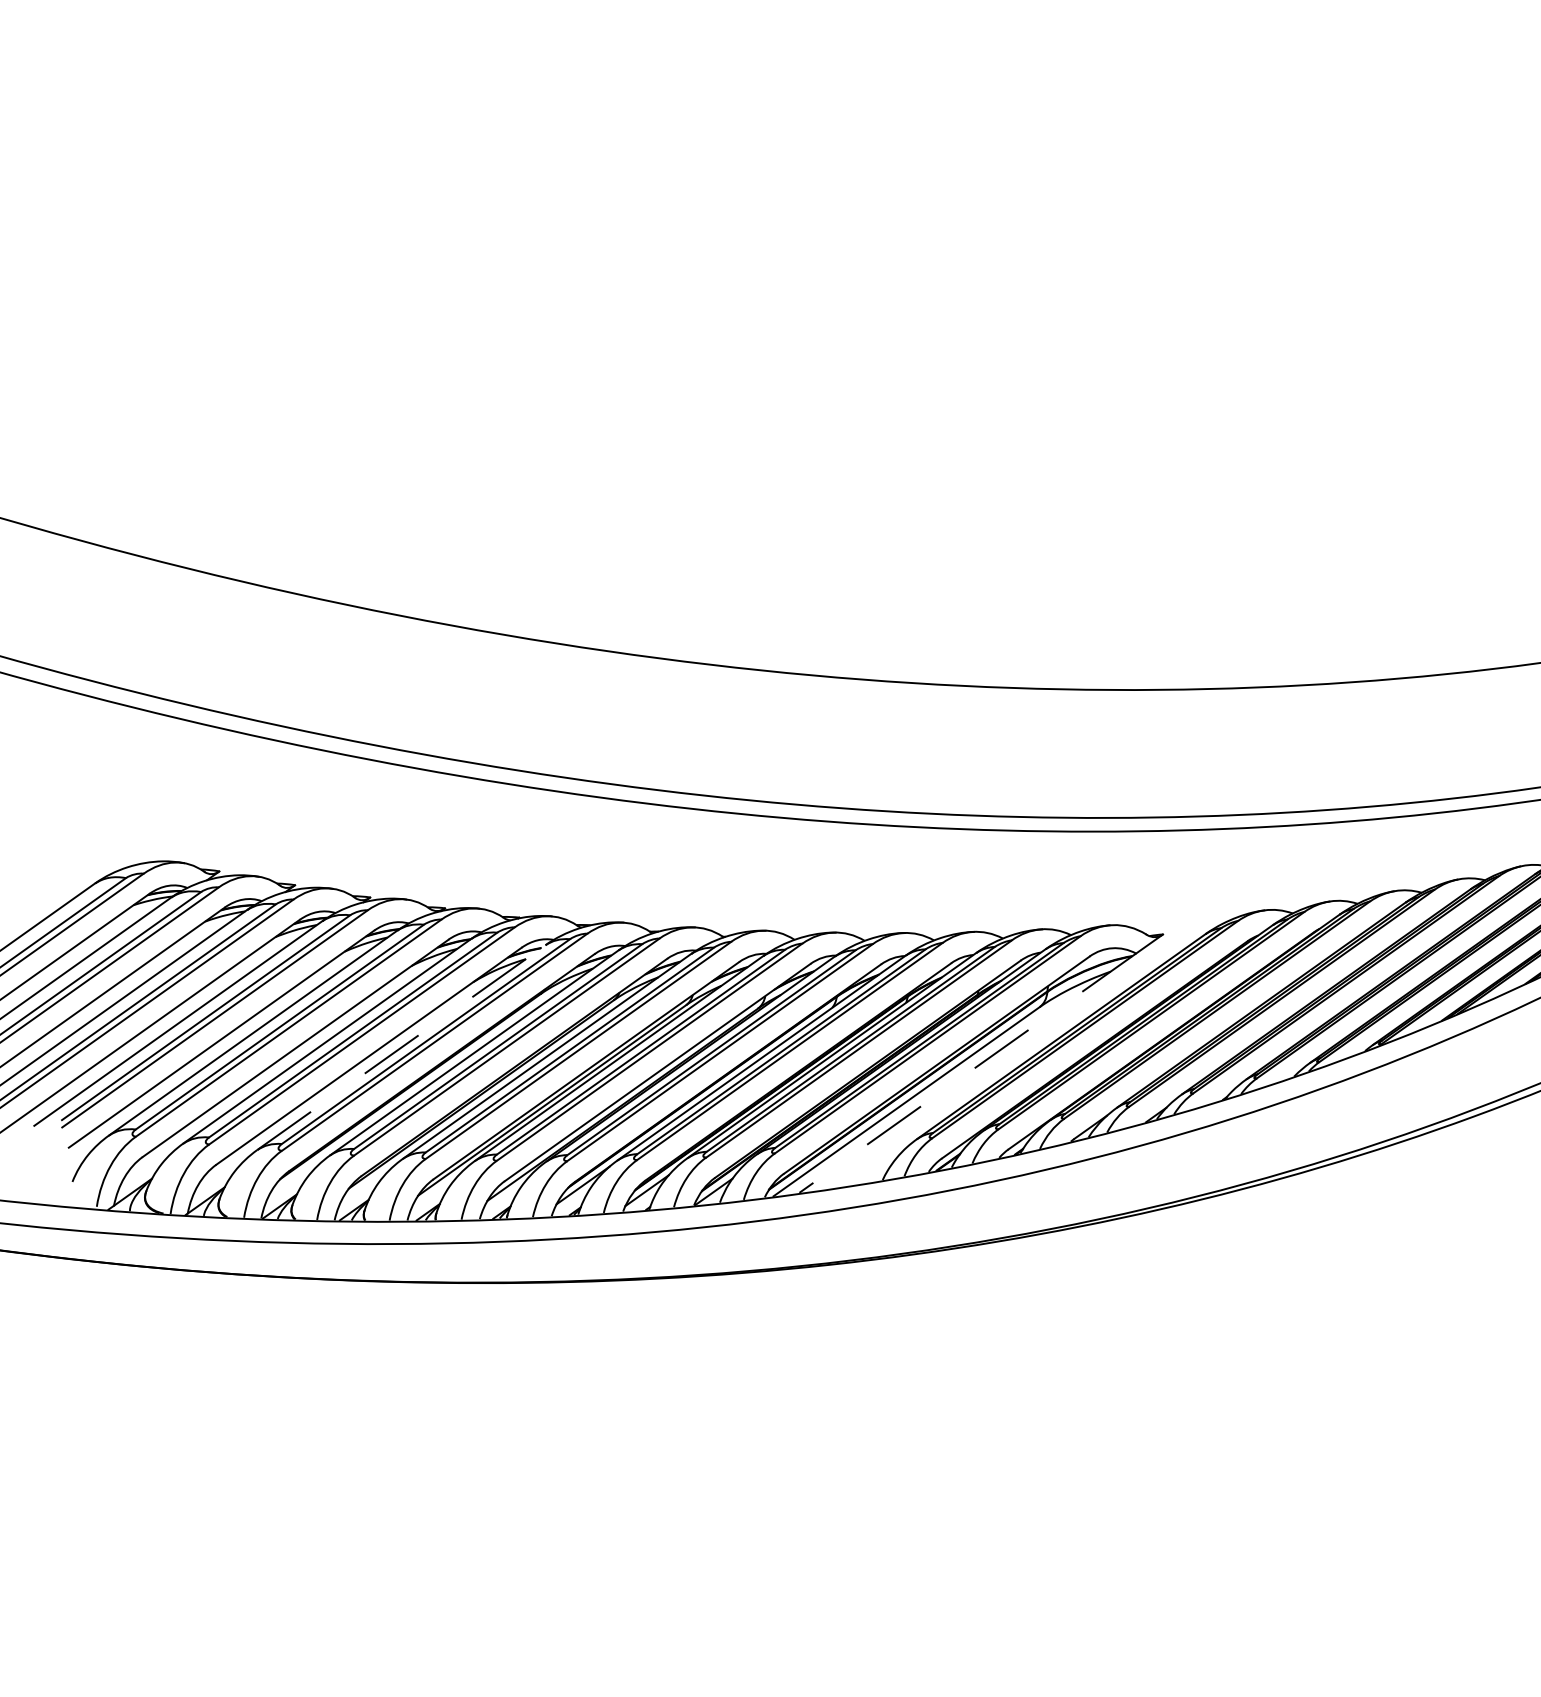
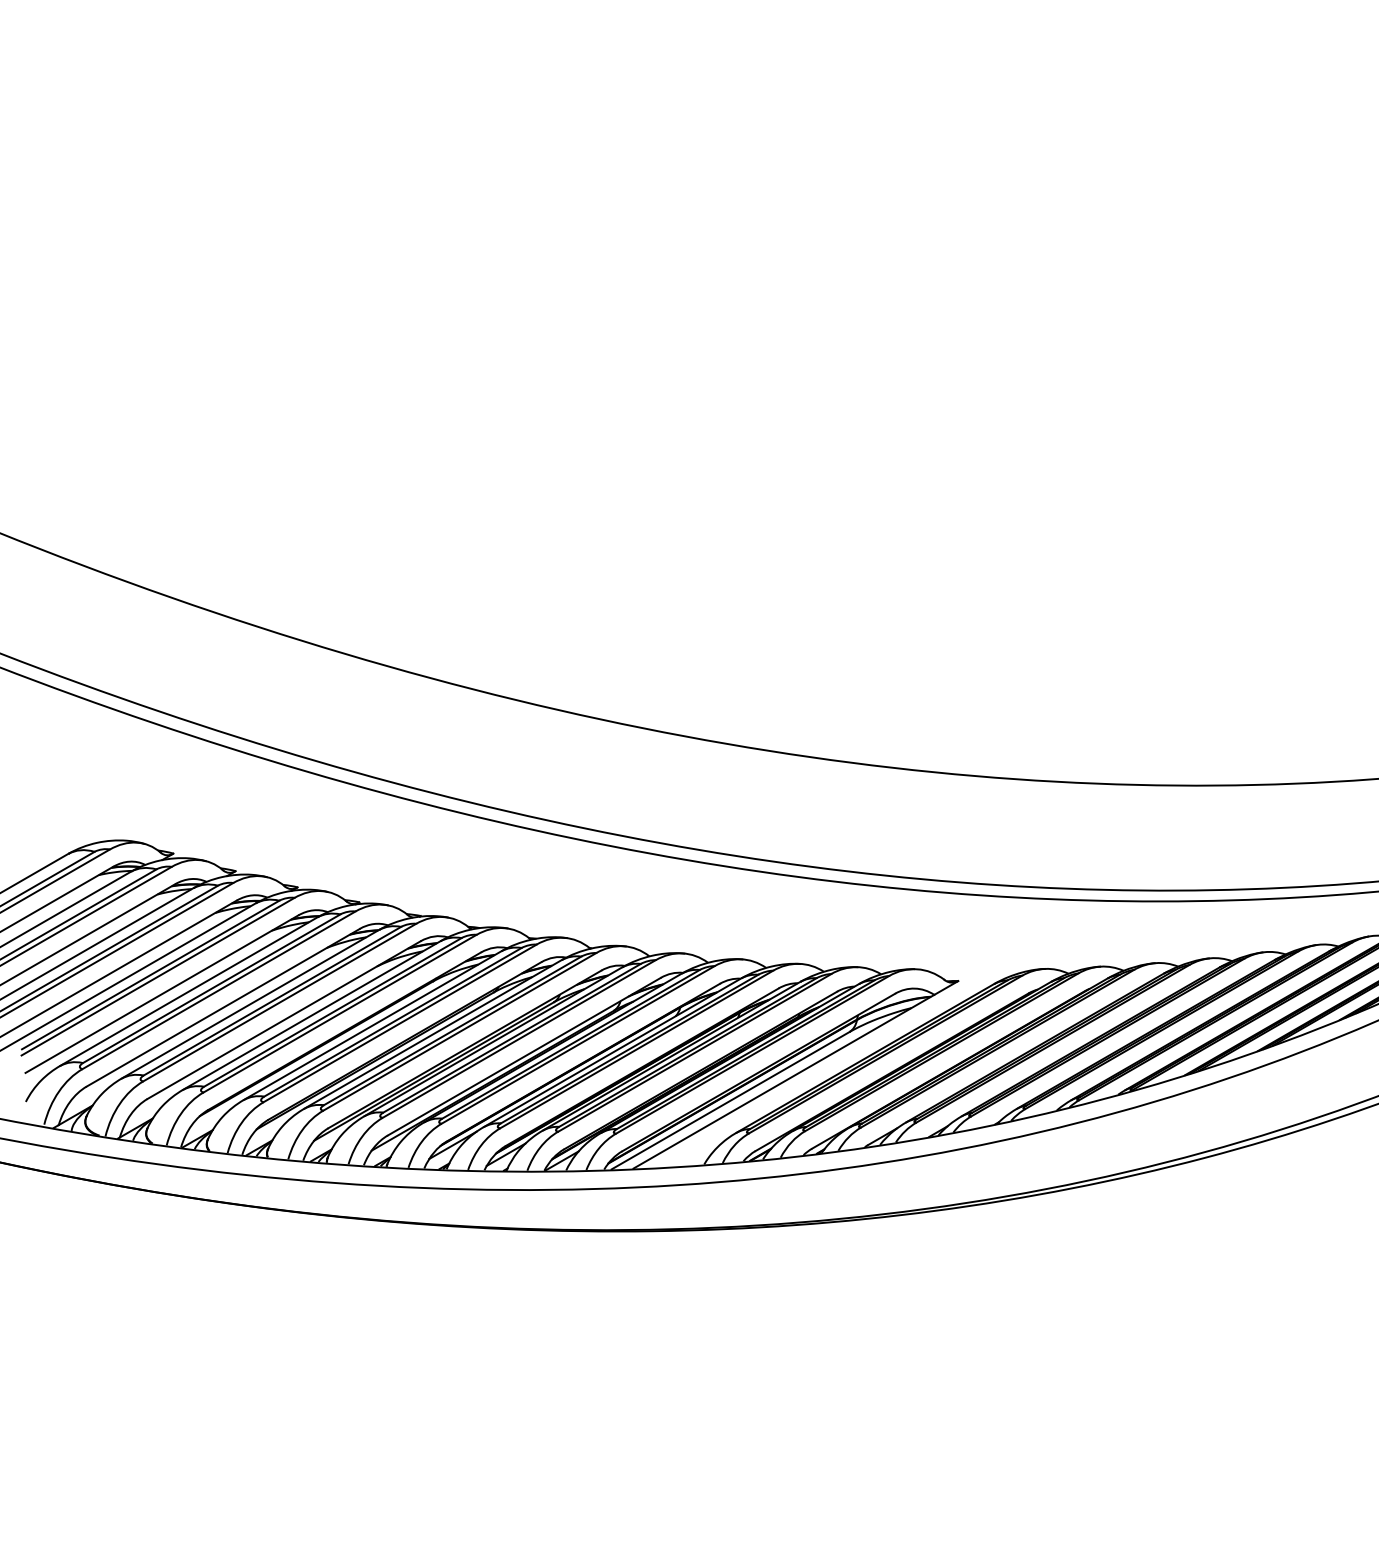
line: (401, 1047) -> (311, 1015), dashed -> solid
line: (967, 1072) -> (783, 1081), dashed -> solid

